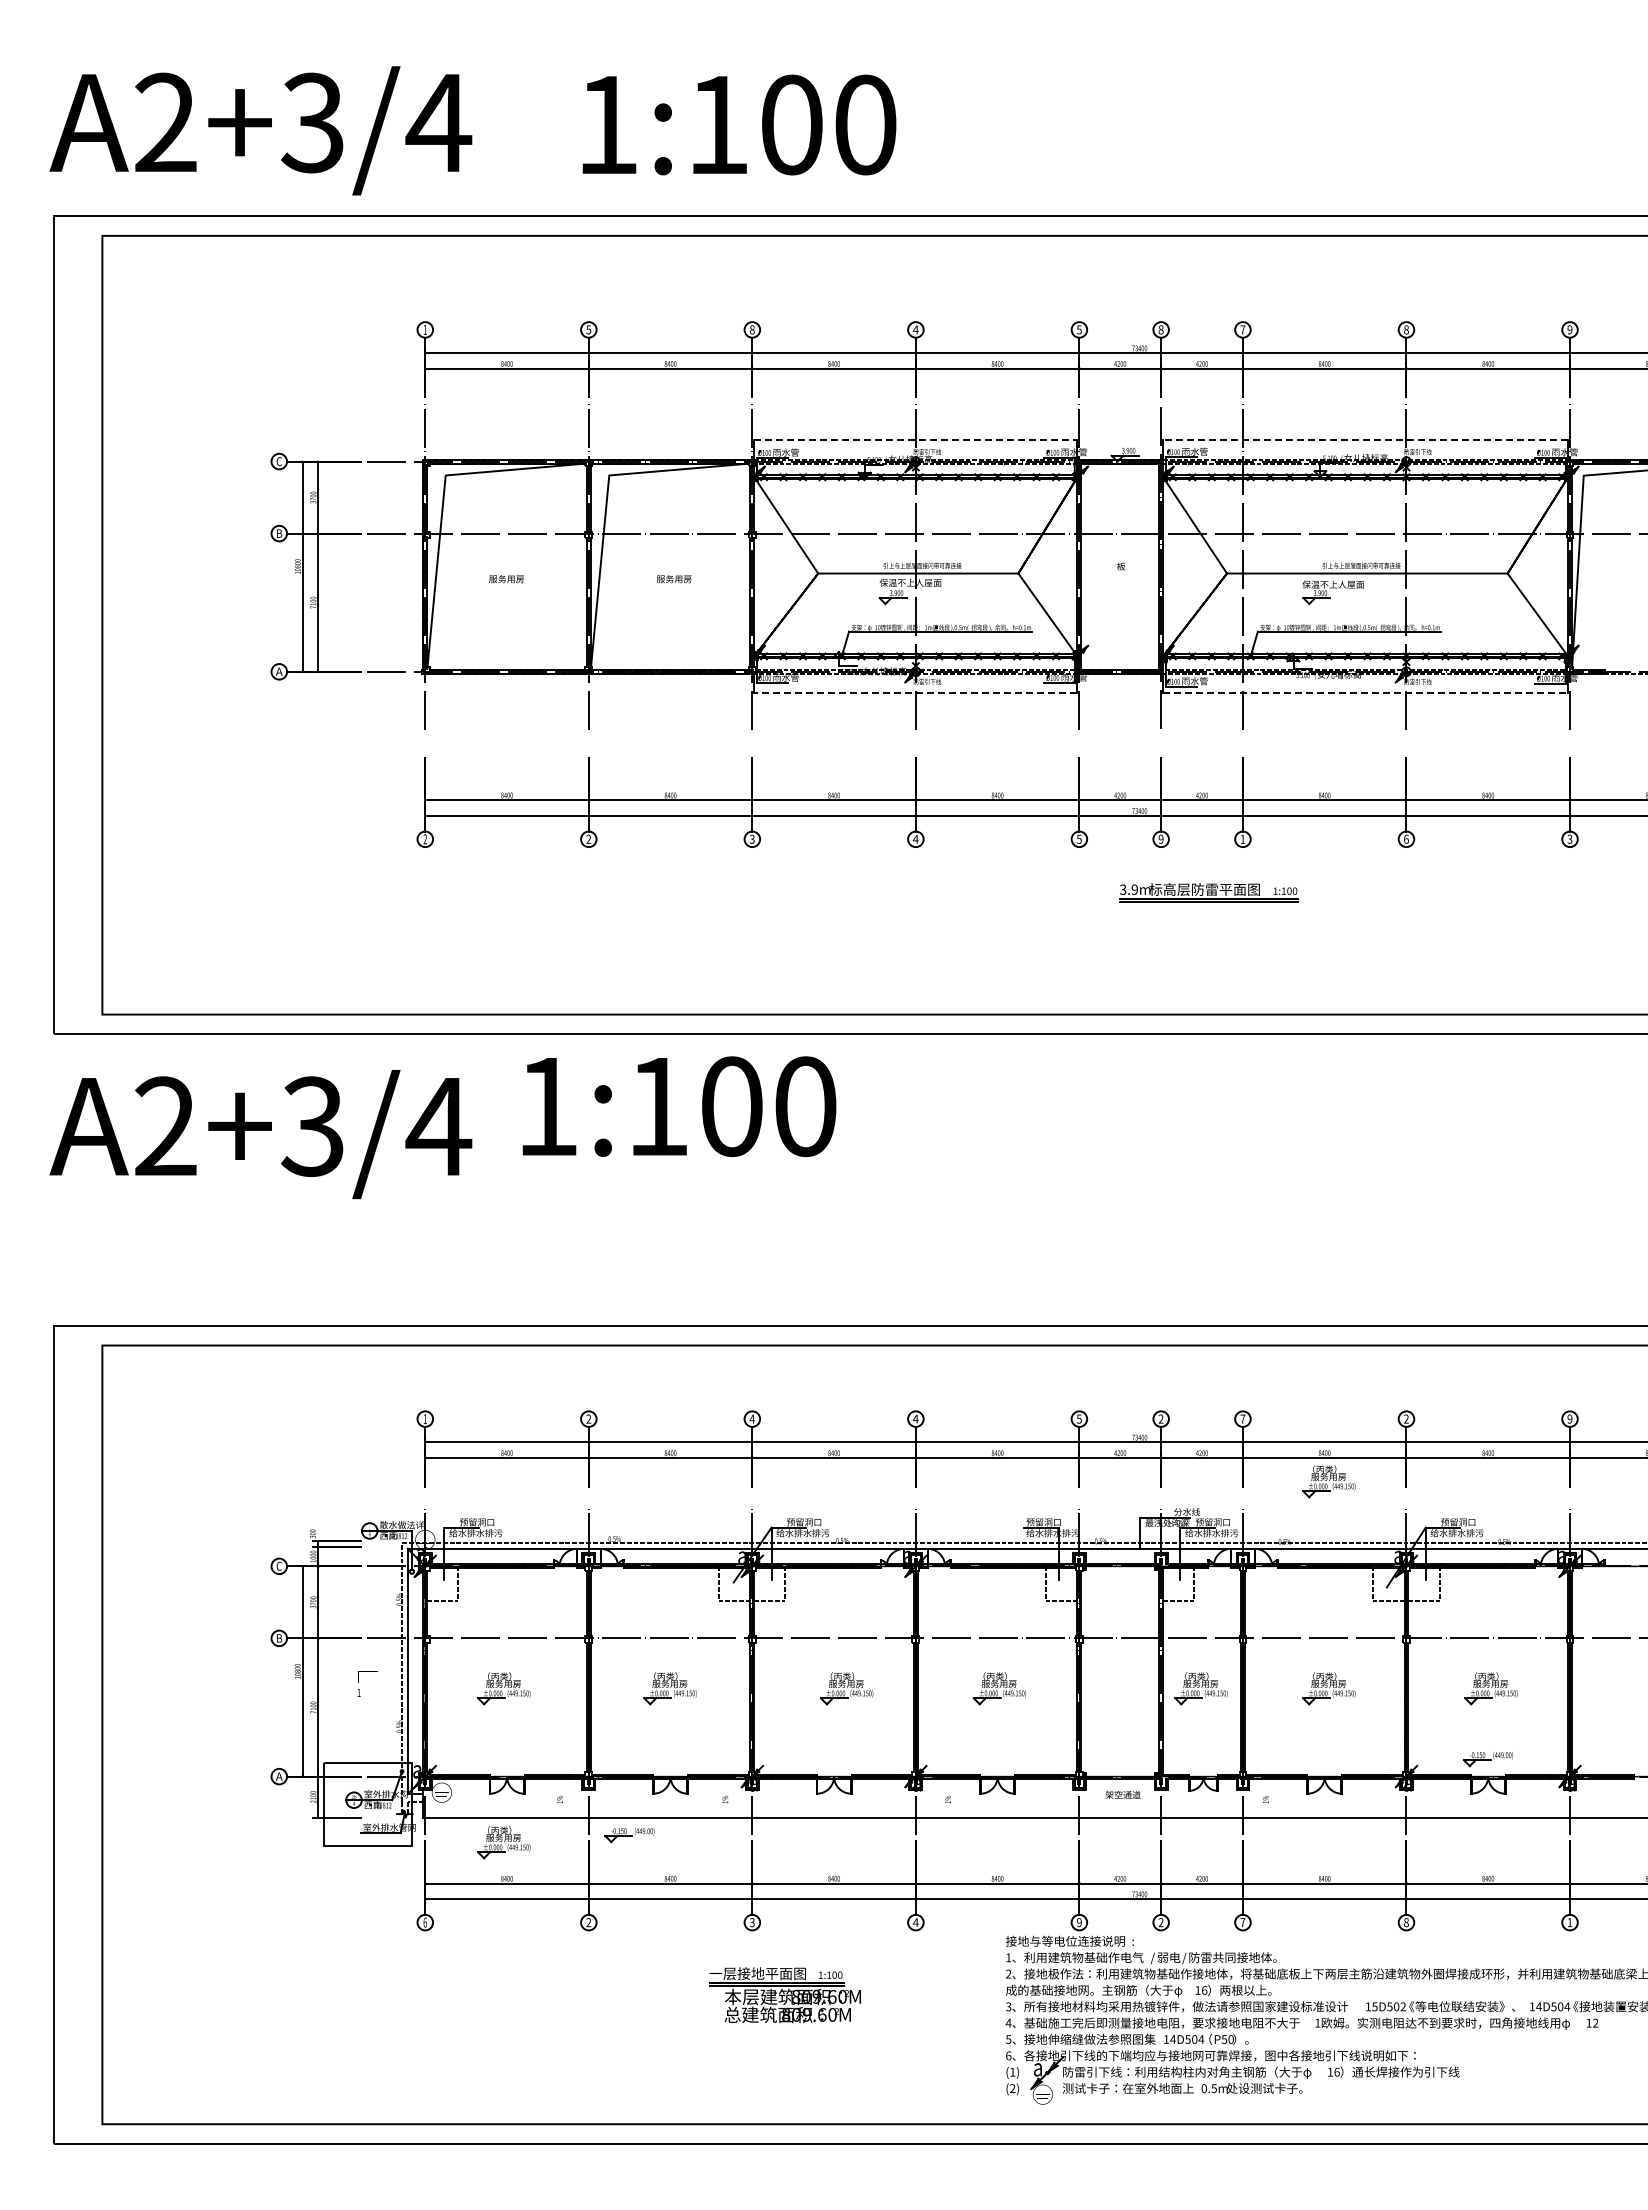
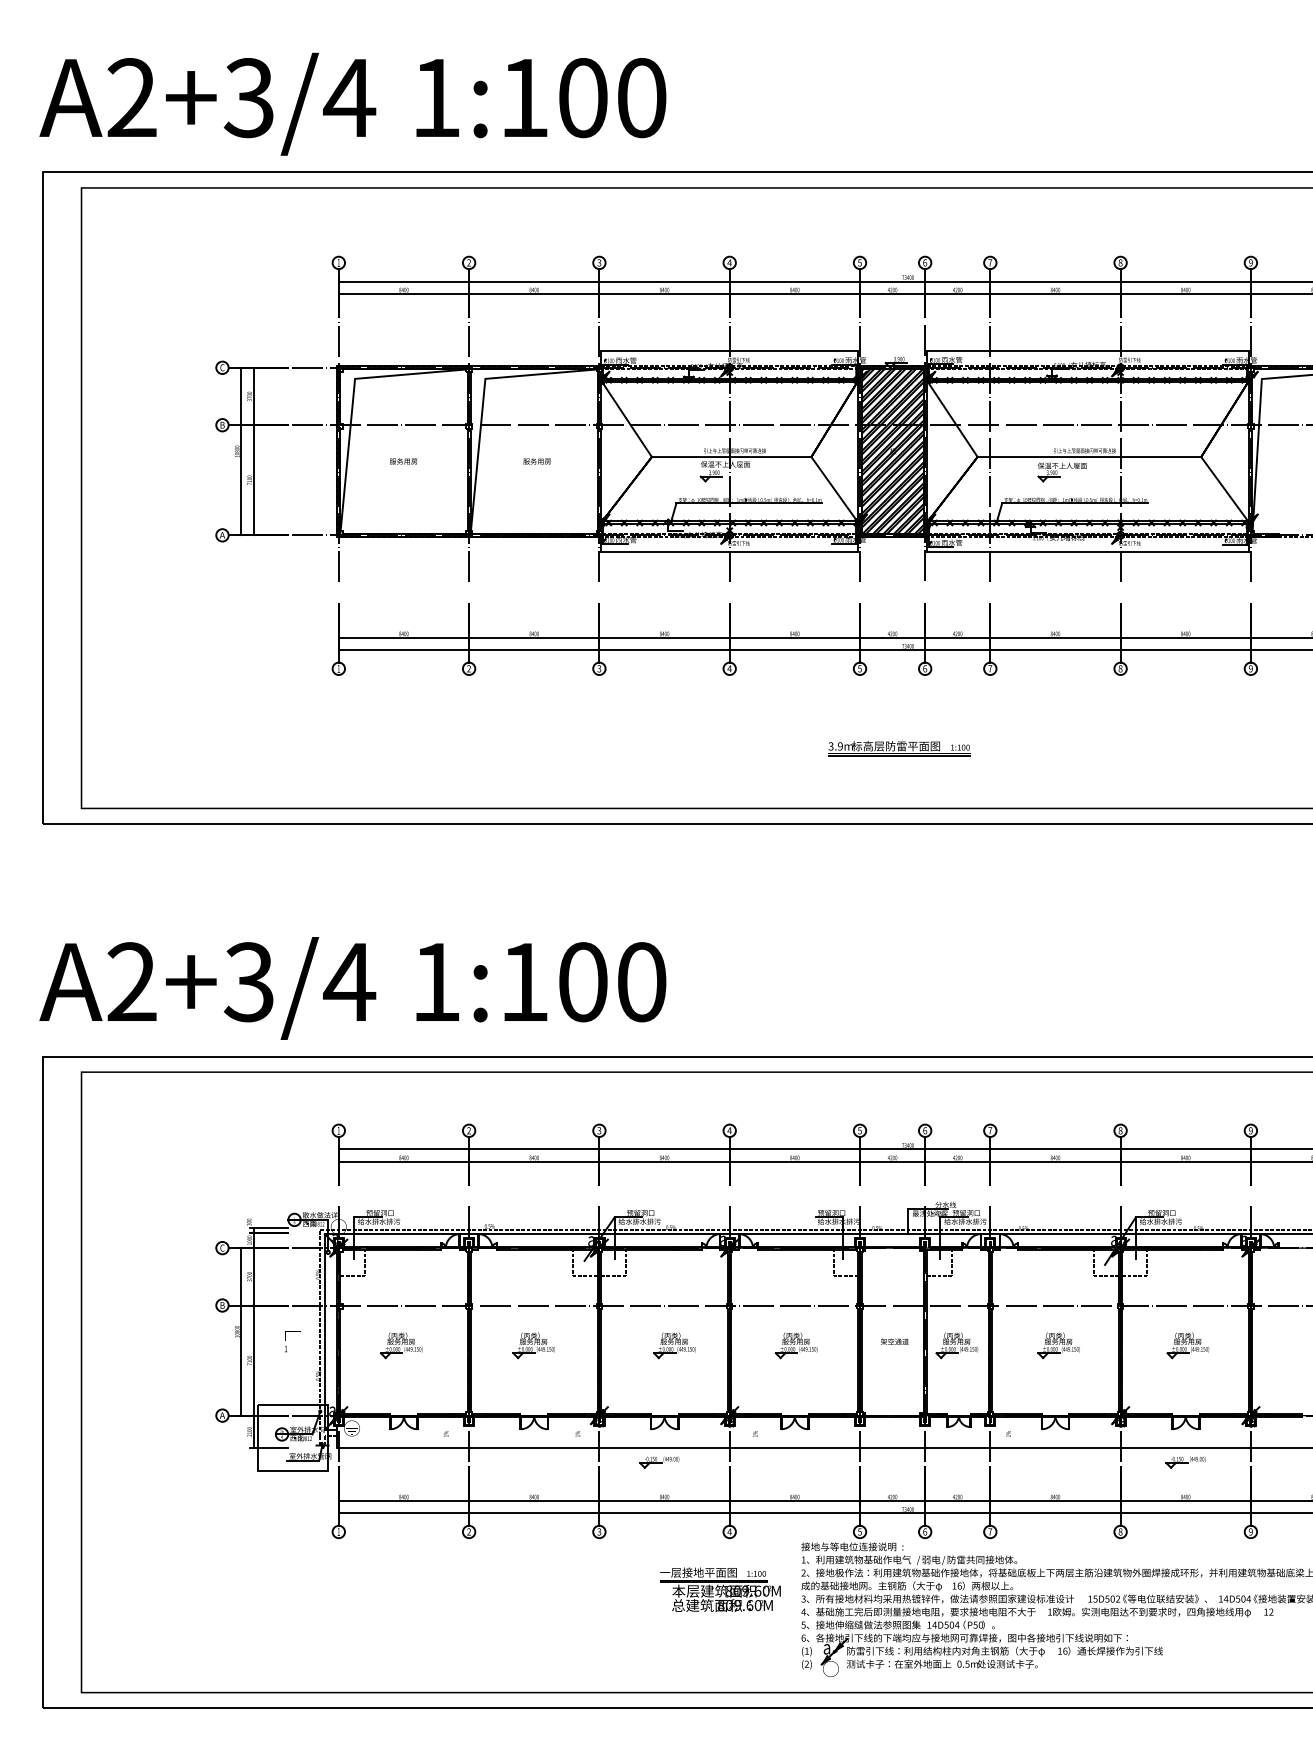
text: (739, 124) -> (541, 97), moved
text: (588, 329) -> (468, 262), 5 -> 2
text: (751, 329) -> (598, 262), 8 -> 3
text: (1160, 329) -> (924, 262), 8 -> 6
line: (915, 440) -> (729, 351), dashed -> solid
line: (1365, 440) -> (1087, 351), dashed -> solid
hatch: (1120, 566) -> (892, 451), added
line: (915, 693) -> (729, 552), dashed -> solid
line: (1366, 693) -> (1088, 552), dashed -> solid
text: (1160, 838) -> (924, 668), 9 -> 6
text: (1242, 838) -> (989, 668), 1 -> 7
text: (1406, 838) -> (1120, 668), 6 -> 8
text: (424, 839) -> (338, 668), 2 -> 1
text: (1569, 839) -> (1250, 668), 3 -> 9
part: (1208, 892) -> (899, 748), moved
text: (679, 1106) -> (541, 982), moved
text: (260, 1134) -> (207, 988), moved
text: (751, 1418) -> (598, 1130), 4 -> 3
text: (1160, 1418) -> (924, 1130), 2 -> 6
text: (1406, 1418) -> (1120, 1130), 2 -> 8
part: (1328, 1481) -> (1058, 1180), removed
part: (1487, 1759) -> (1185, 1462), moved
text: (1122, 1794) -> (894, 1341), moved
part: (629, 1835) -> (659, 1462), moved
part: (503, 1842) -> (401, 1468), removed
text: (425, 1922) -> (338, 1531), 6 -> 1
text: (1079, 1922) -> (860, 1531), 9 -> 5
text: (1160, 1922) -> (924, 1531), 2 -> 6
text: (1569, 1922) -> (1250, 1531), 1 -> 9
part: (784, 1995) -> (719, 1590), moved

